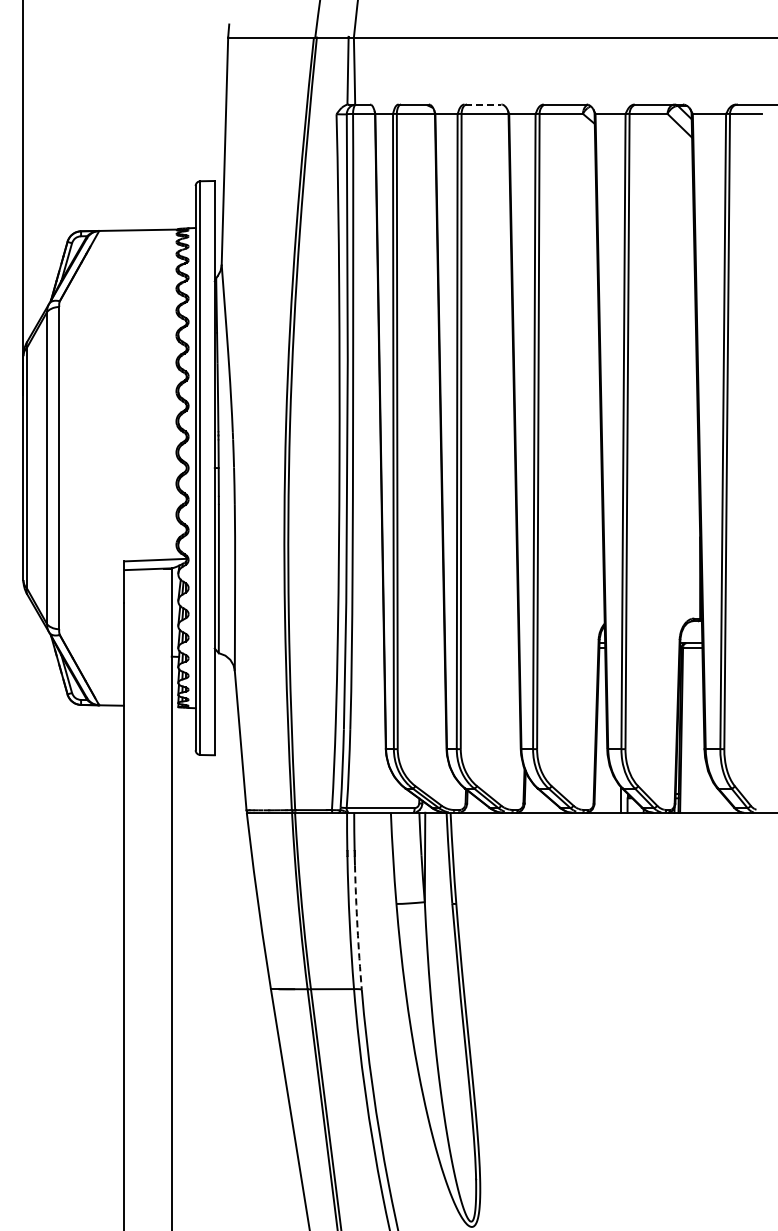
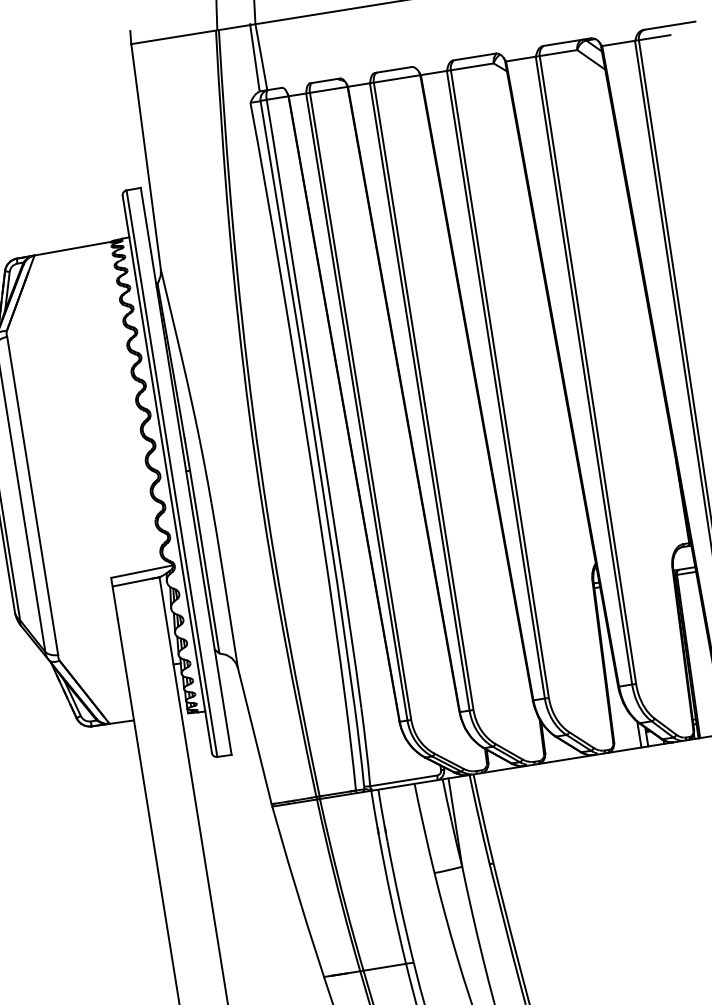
line: (483, 104) -> (394, 69), dashed -> solid
arc: (357, 927) -> (399, 902), dashed -> solid

